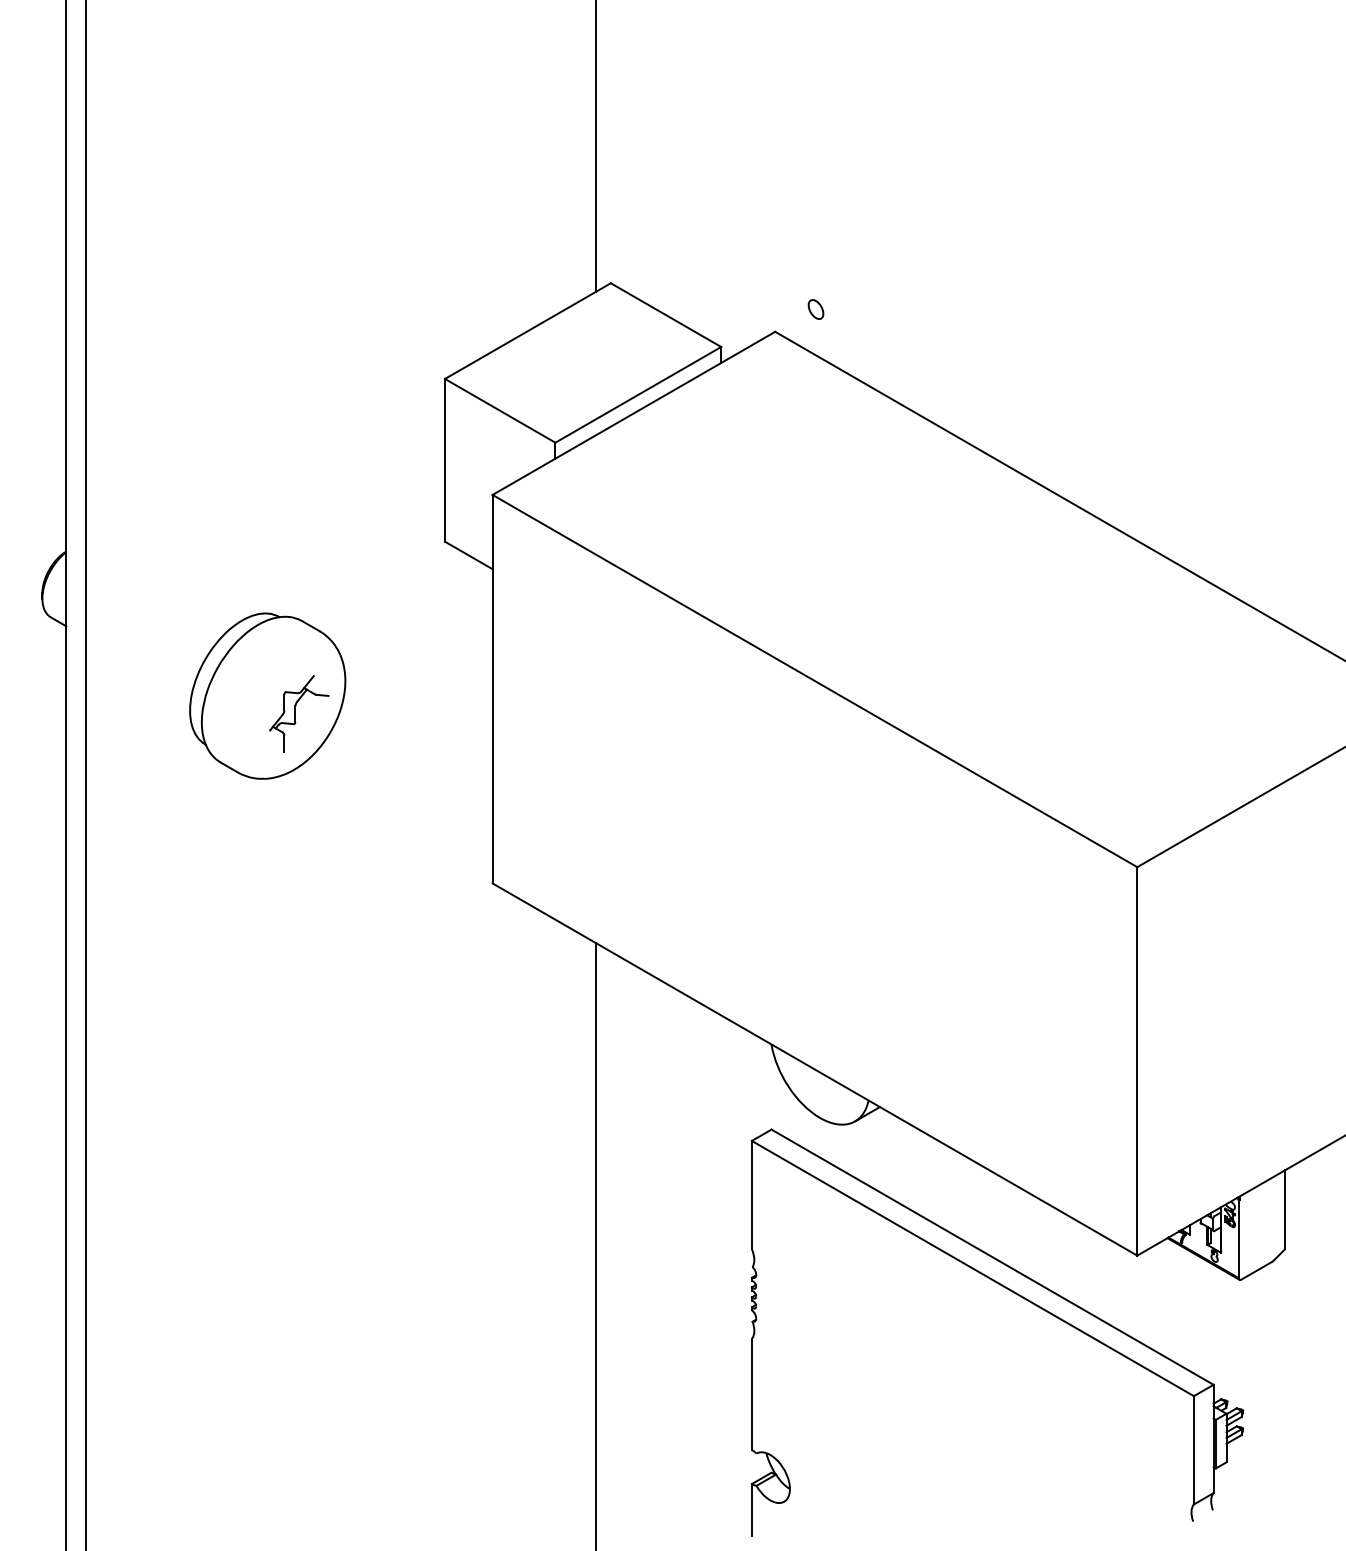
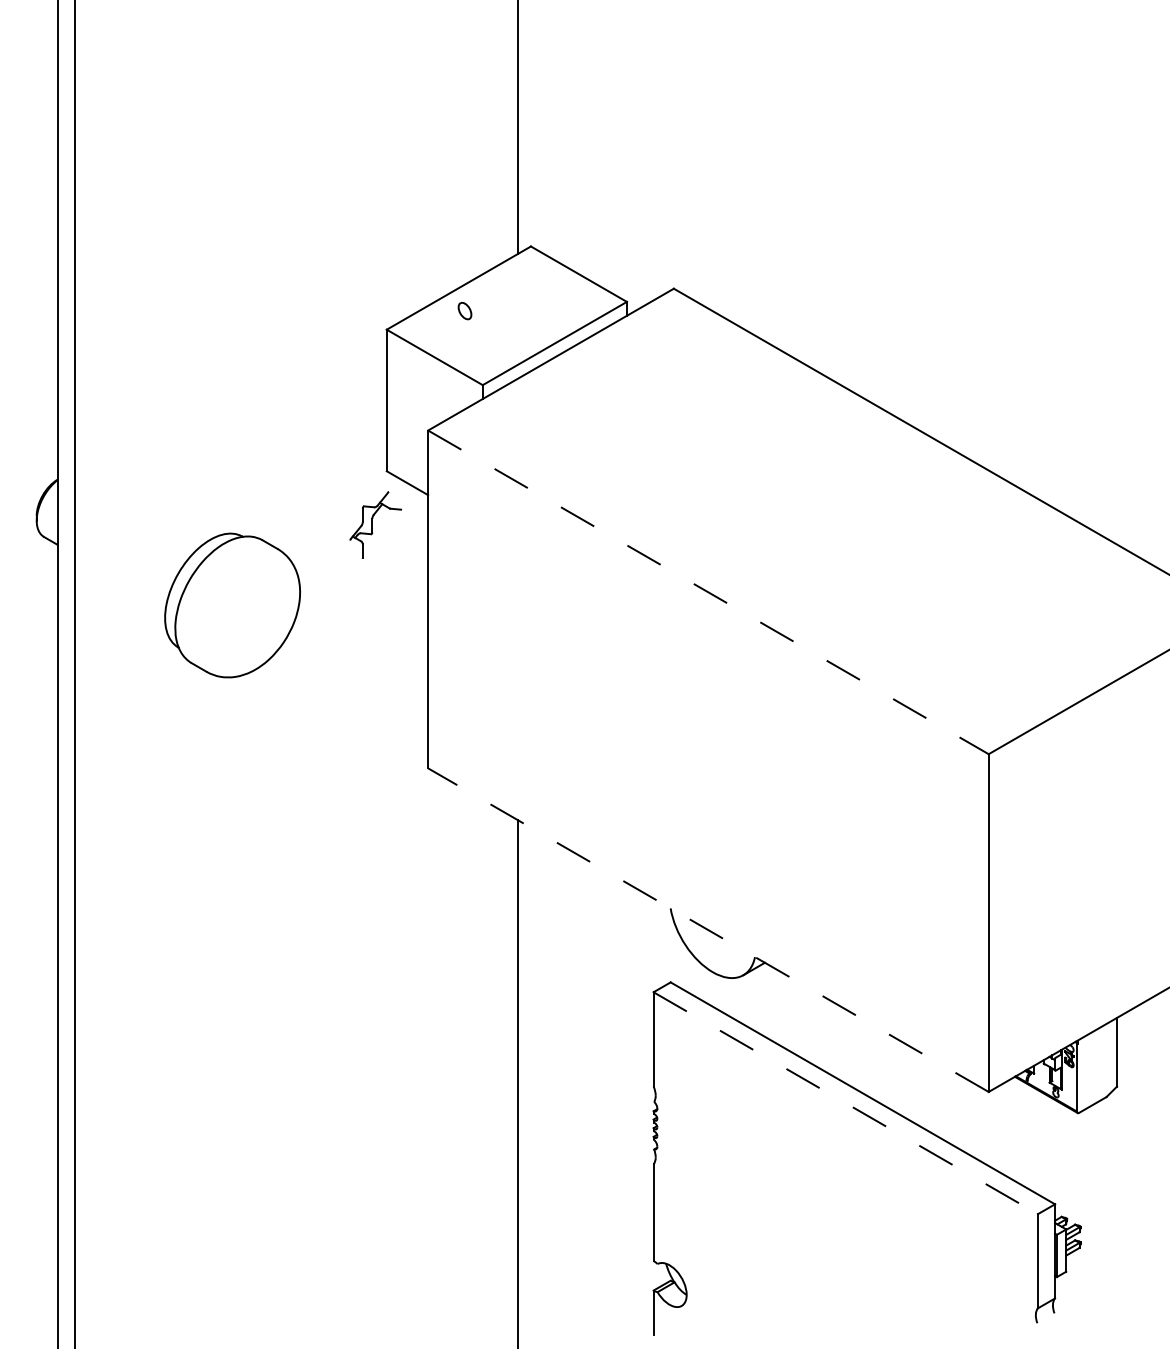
part: (815, 309) -> (464, 311), moved
line: (815, 681) -> (708, 592), solid -> dashed
part: (299, 713) -> (375, 524), moved
line: (814, 1069) -> (708, 930), solid -> dashed
line: (973, 1268) -> (846, 1103), solid -> dashed

